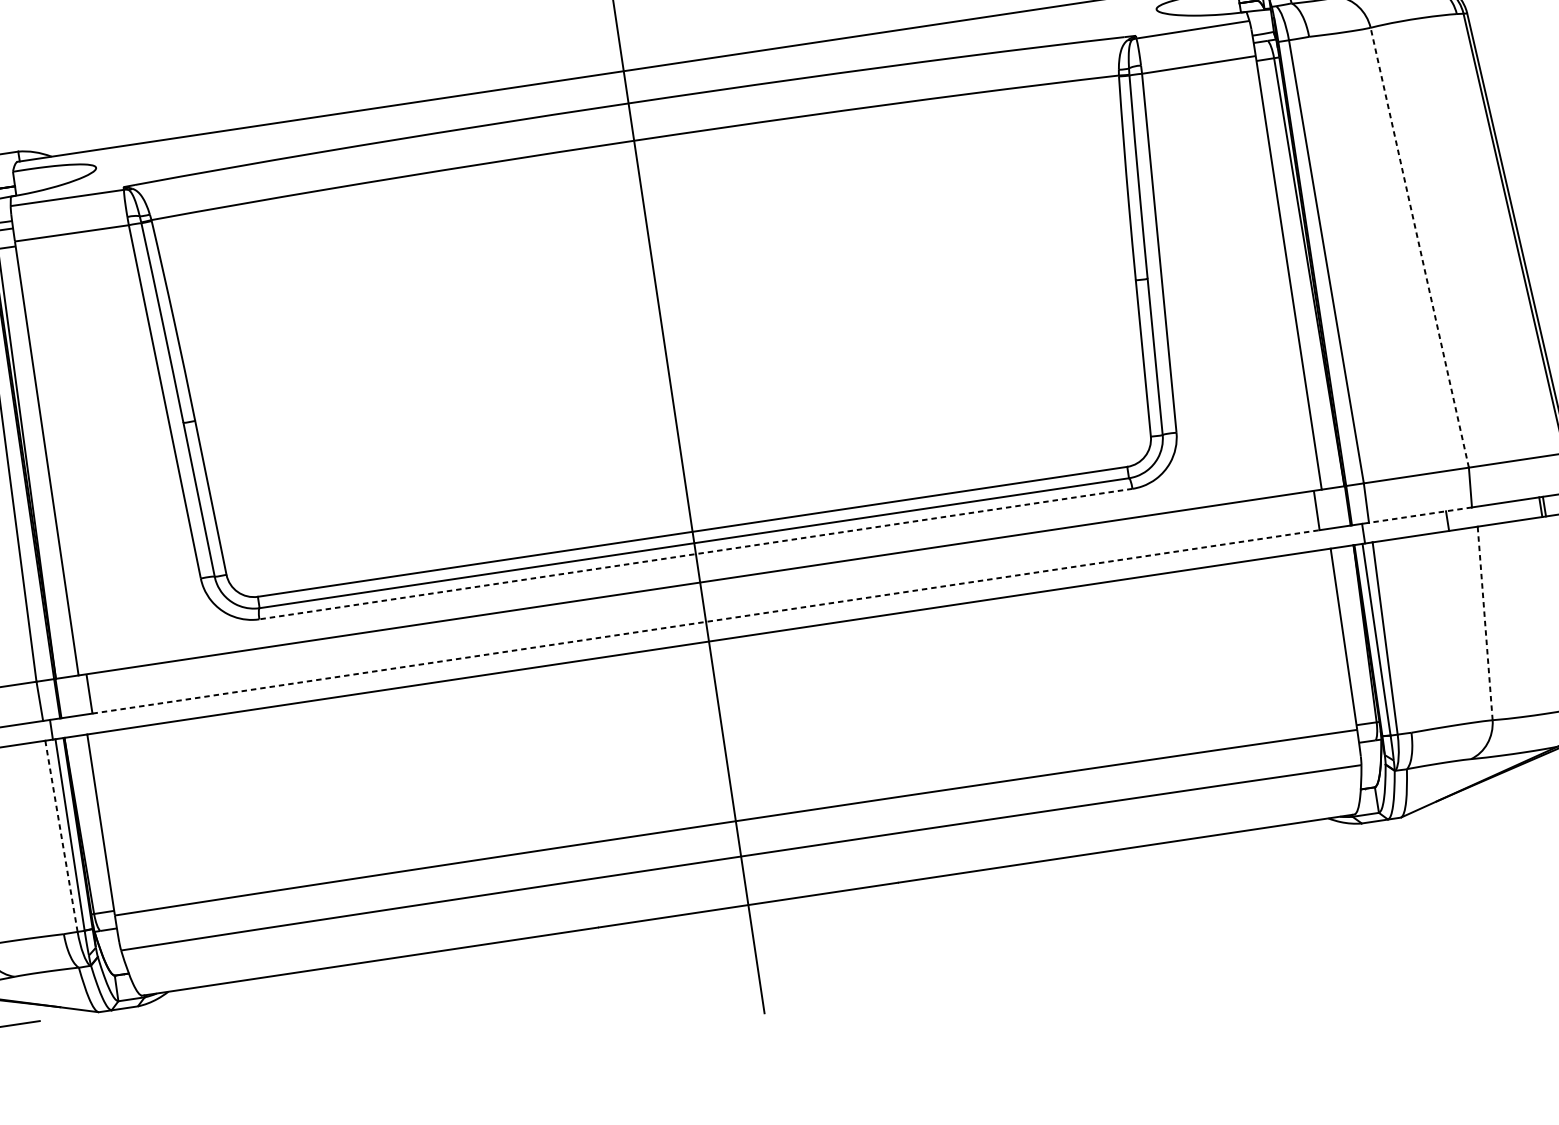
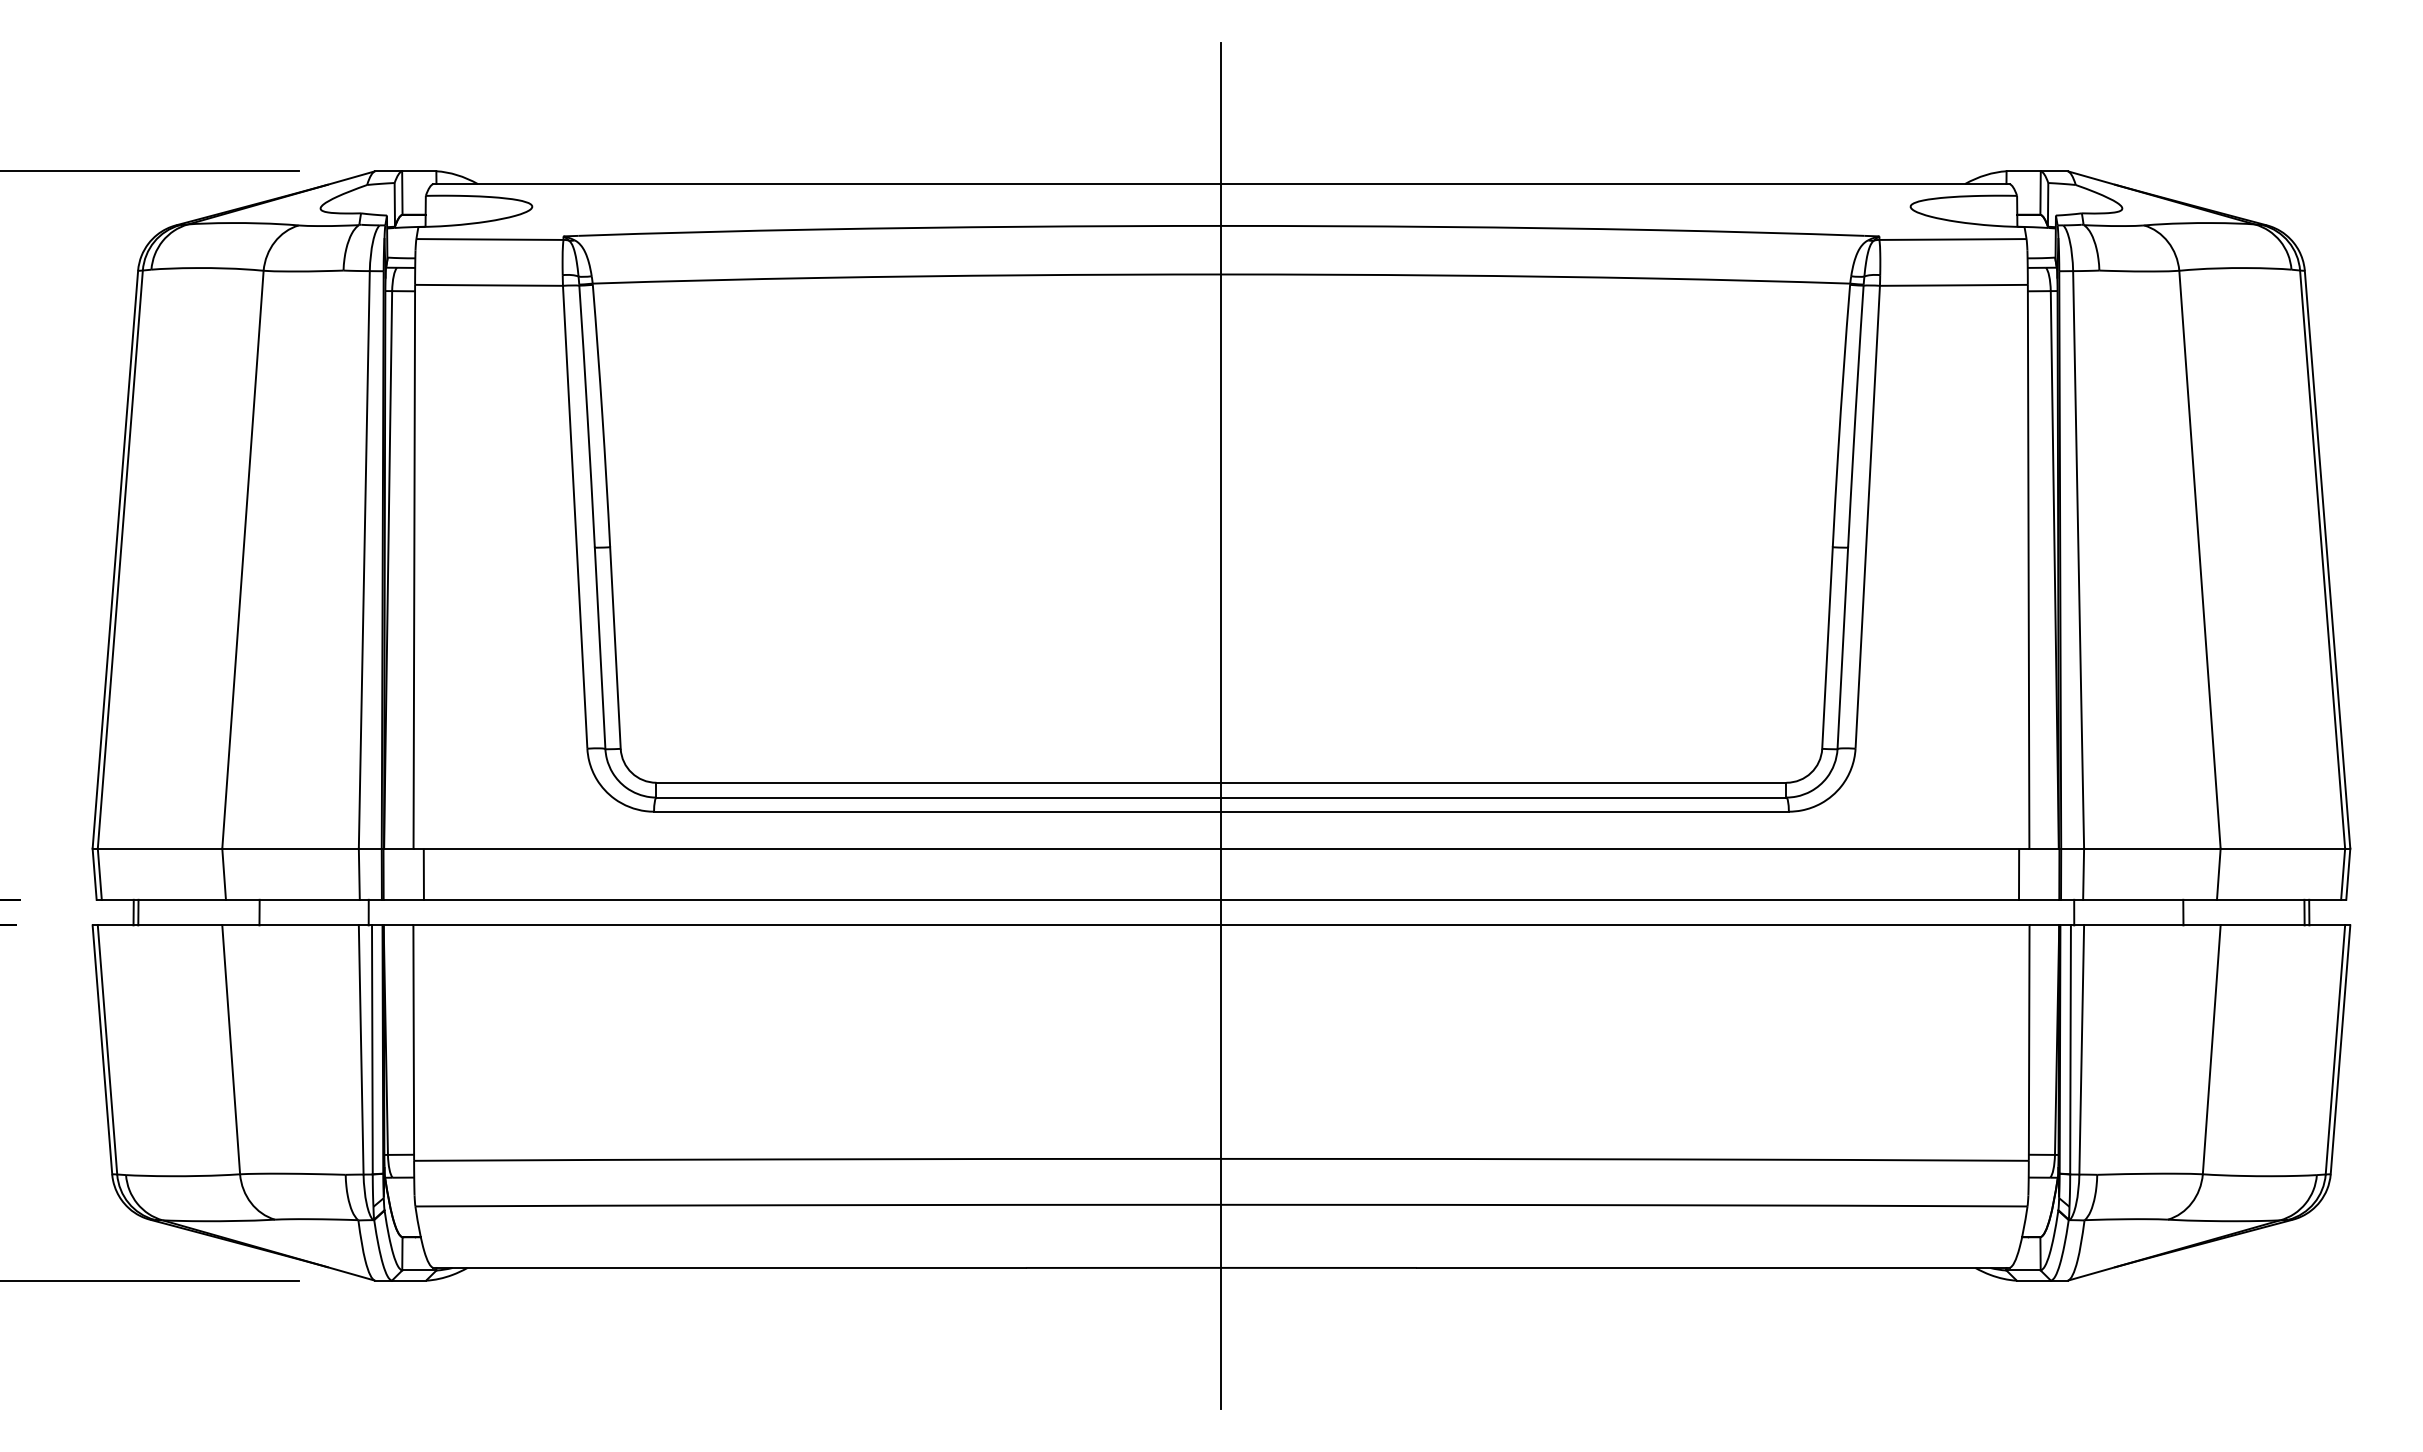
line: (1419, 247) -> (2199, 559), dashed -> solid
line: (1420, 514) -> (2150, 899), dashed -> solid
line: (695, 554) -> (1220, 811), dashed -> solid
line: (706, 621) -> (1221, 899), dashed -> solid
line: (1484, 623) -> (2211, 1049), dashed -> solid
line: (61, 835) -> (361, 1049), dashed -> solid

